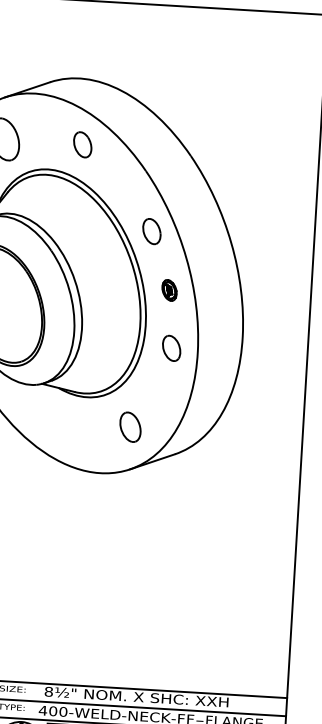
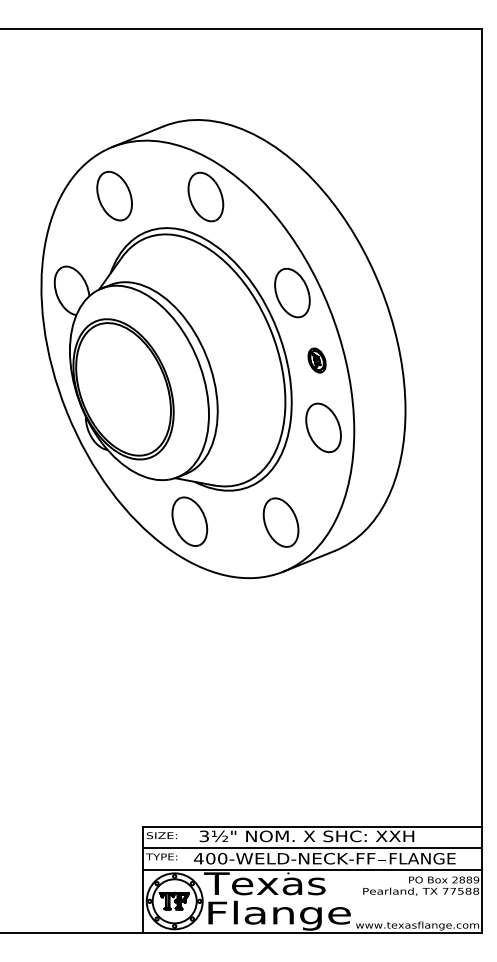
part: (82, 144) -> (205, 196), size x1.67
part: (151, 231) -> (292, 293), size x1.67
part: (171, 348) -> (323, 427), size x1.67
part: (52, 421) -> (189, 521), added
part: (130, 427) -> (280, 522), size x1.43
text: (49, 691) -> (204, 836), 8½" -> 3½"

